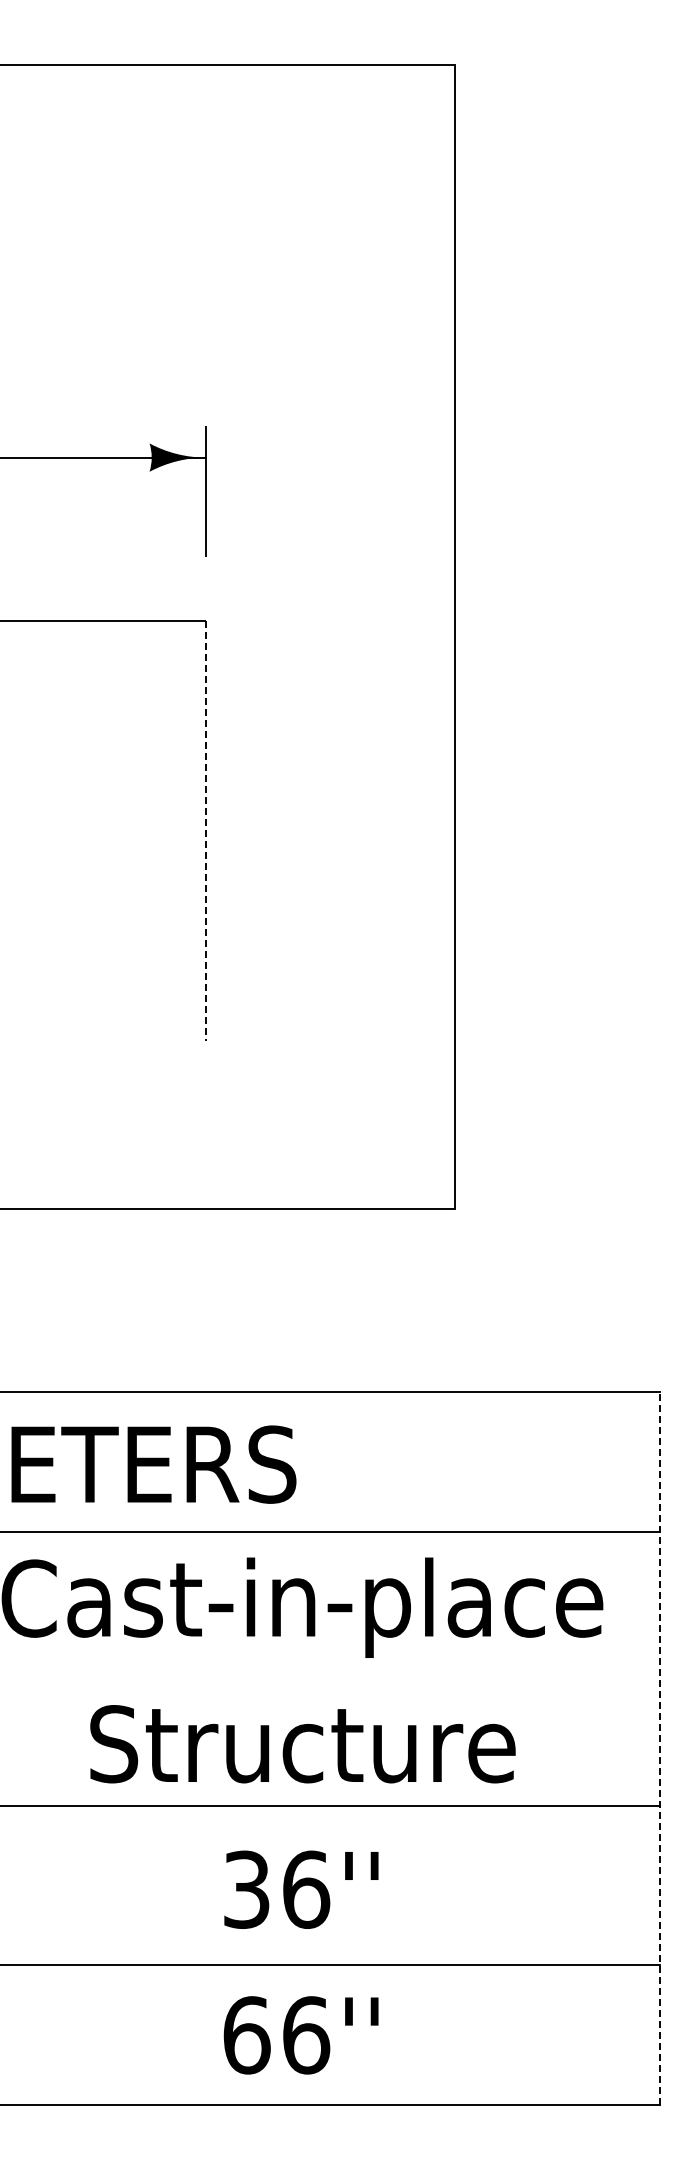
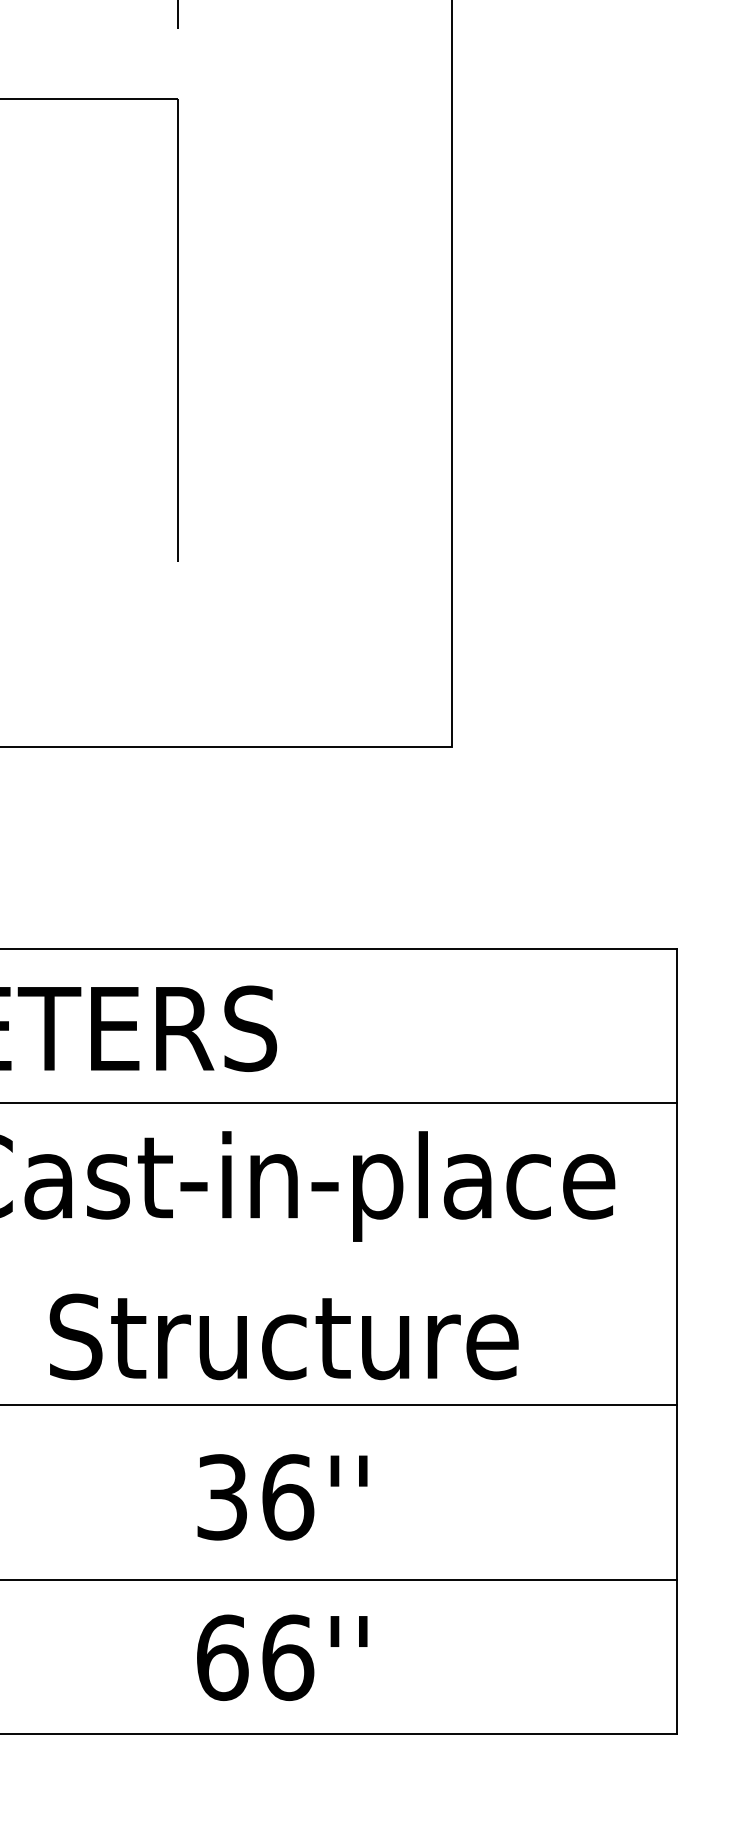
line: (206, 831) -> (177, 331), dashed -> solid
line: (659, 1748) -> (677, 1341), dashed -> solid

